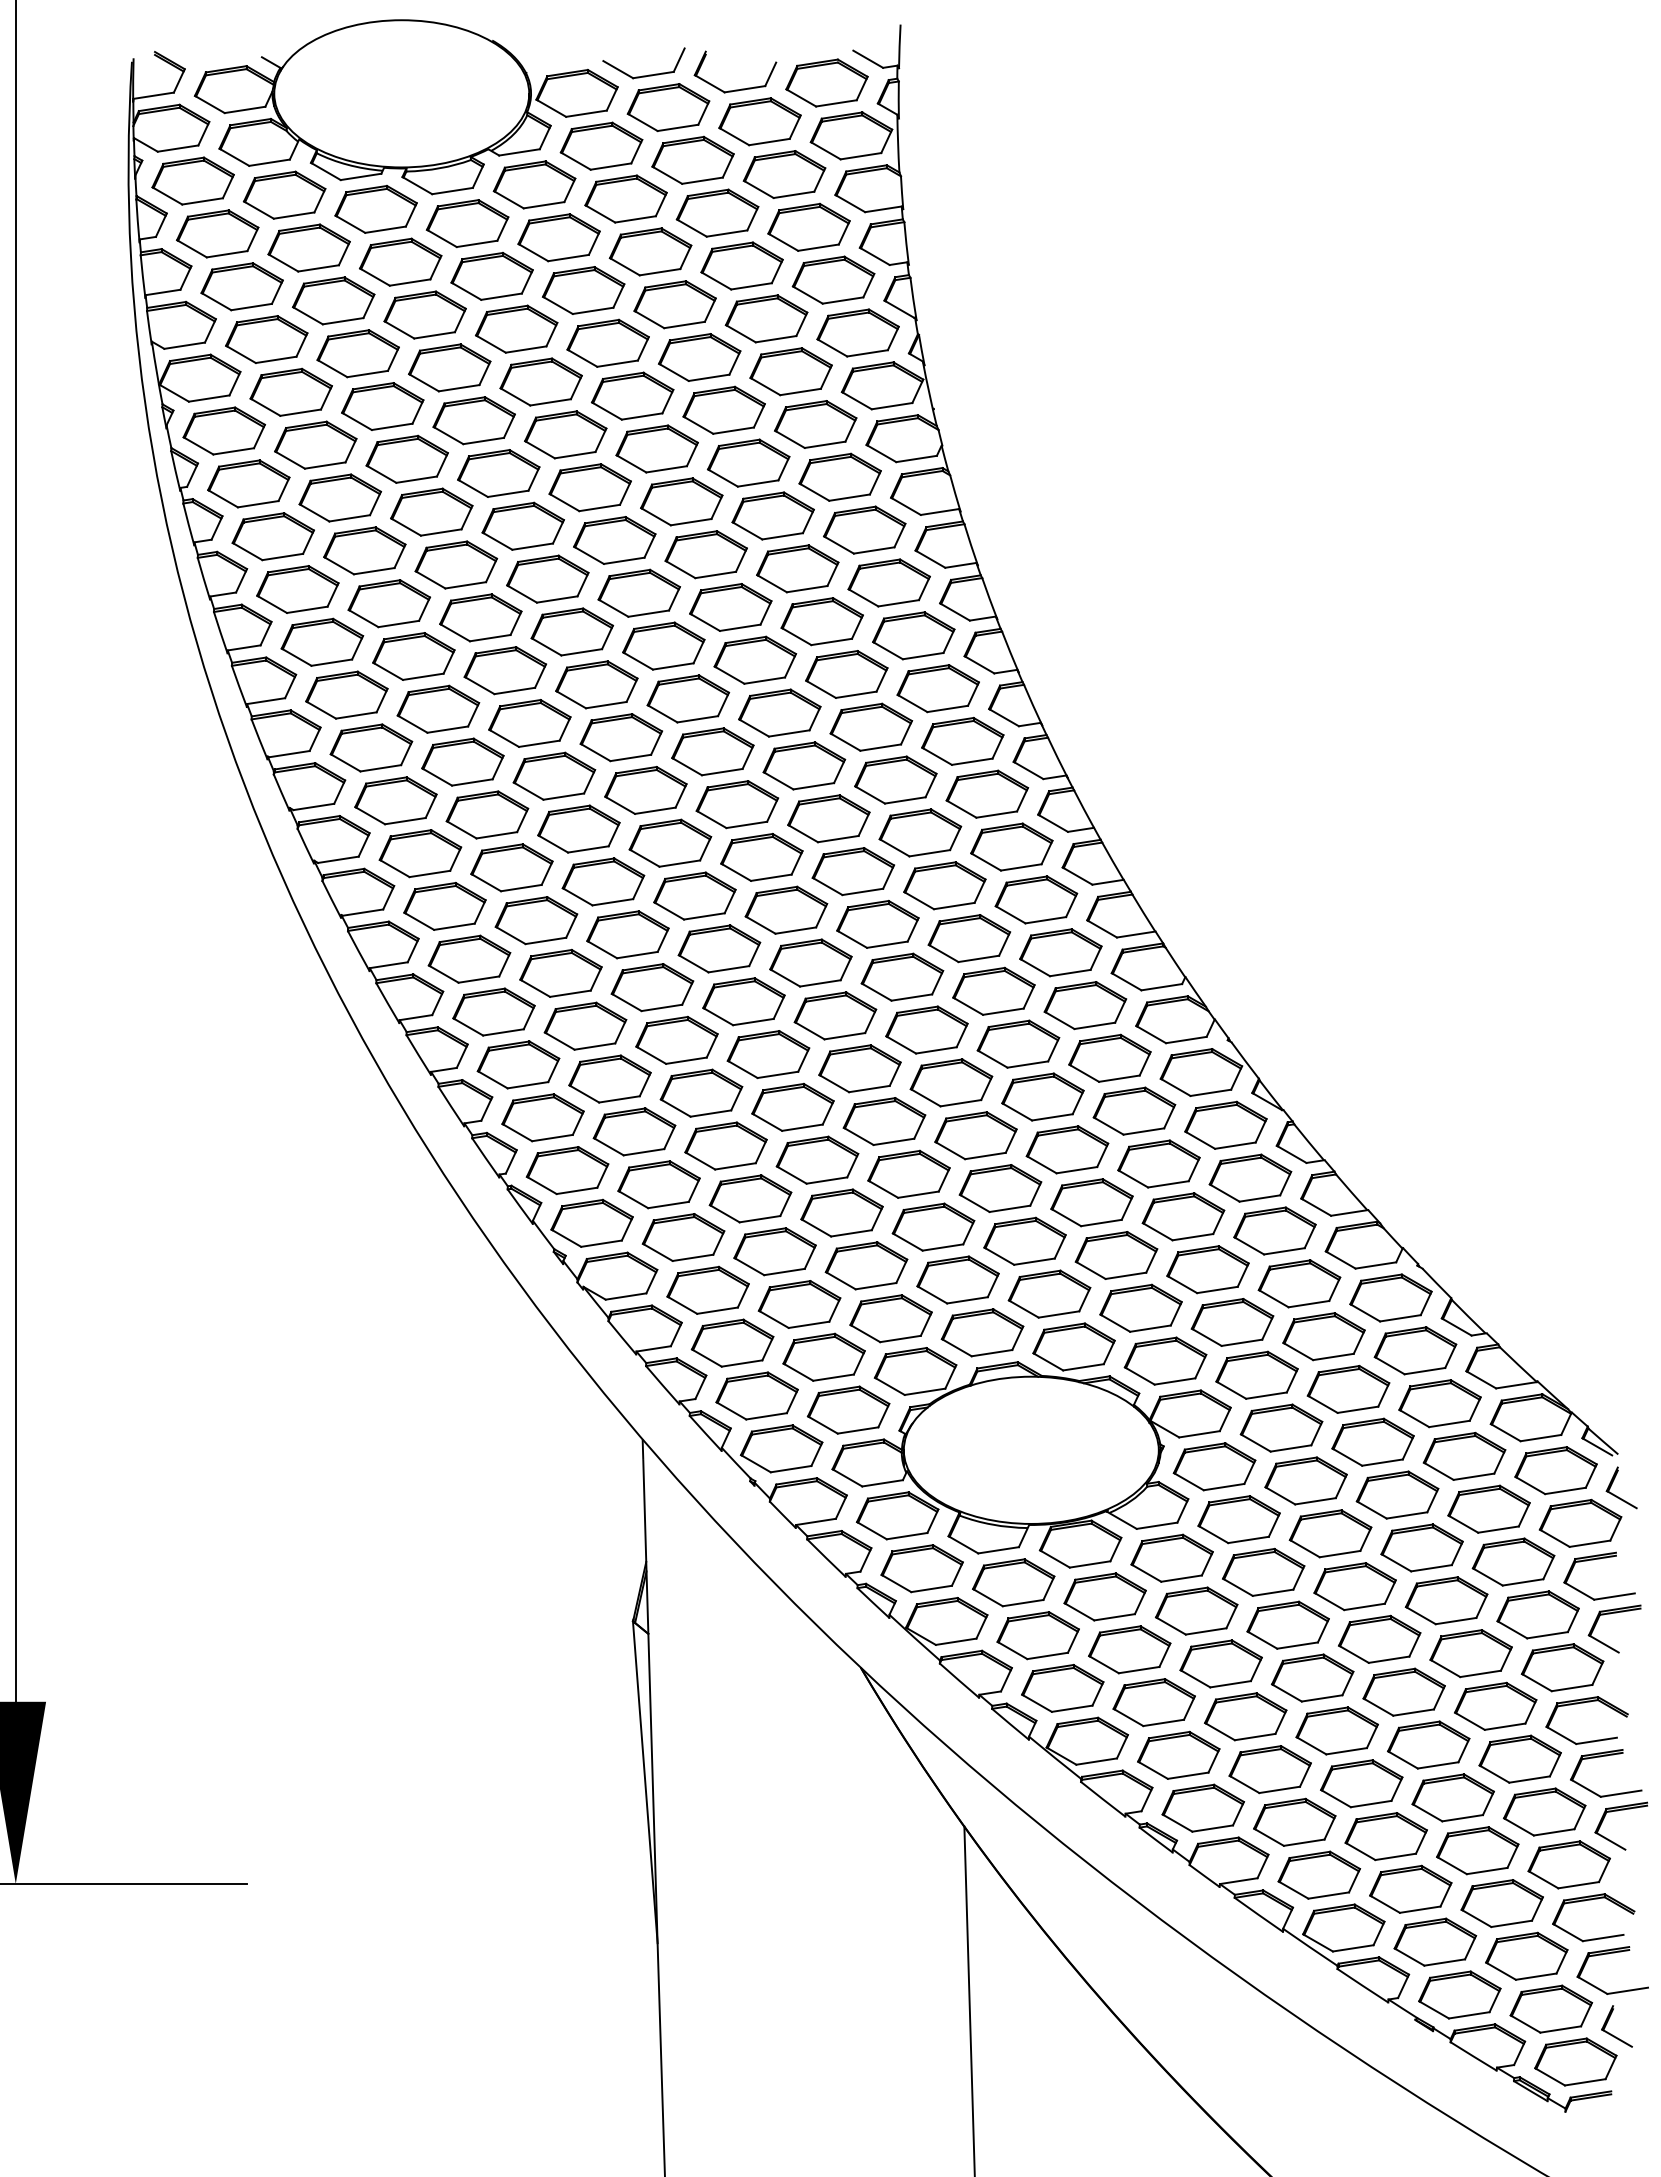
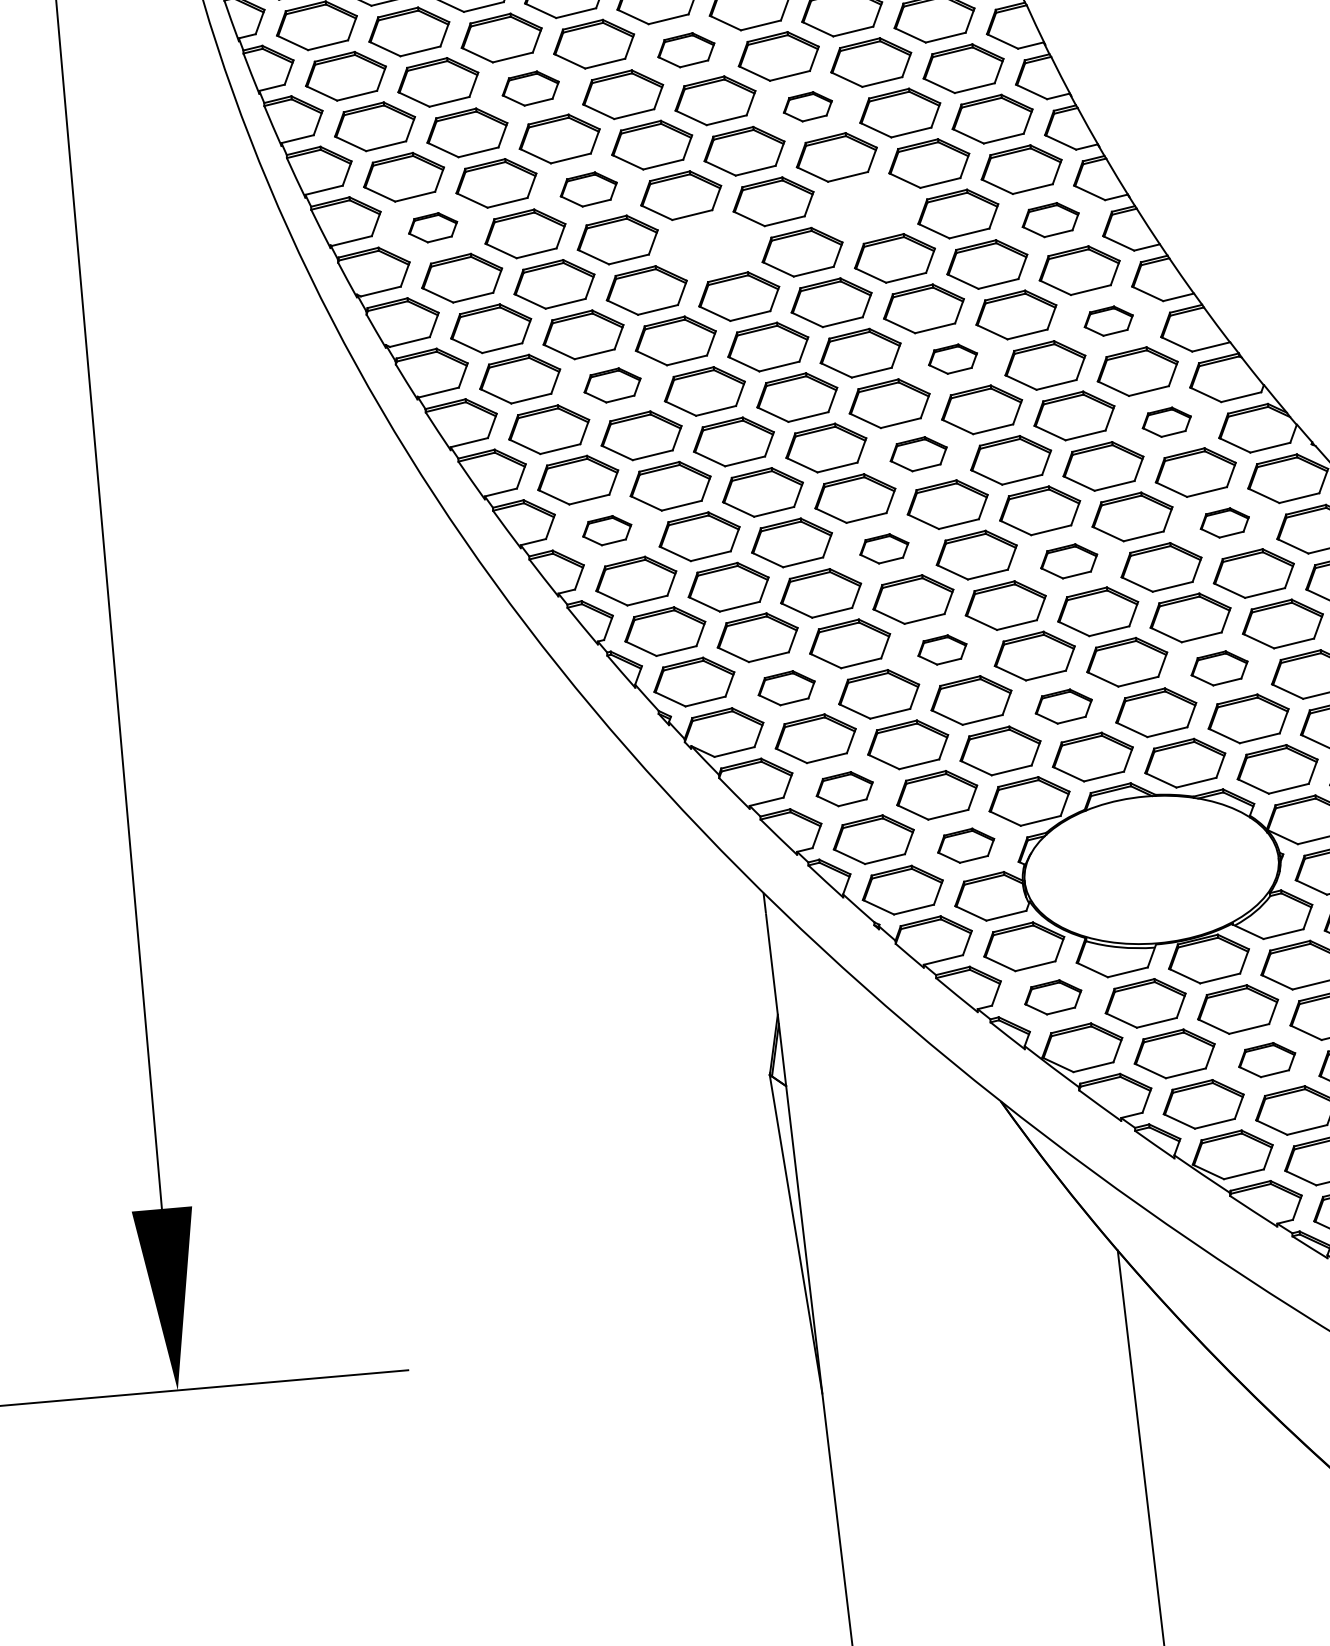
part: (638, 592) -> (685, 49), size x0.7
part: (480, 617) -> (530, 88), size x0.7
part: (755, 659) -> (807, 106), size x0.6
part: (529, 723) -> (588, 189), size x0.7
part: (371, 747) -> (433, 227), size x0.6
part: (804, 765) -> (866, 207), removed
part: (645, 790) -> (709, 246), removed
part: (987, 793) -> (1050, 219), size x0.7
part: (1036, 899) -> (1108, 320), size x0.6
part: (536, 920) -> (612, 385), size x0.7
part: (877, 923) -> (952, 358), size x0.6
part: (1085, 1005) -> (1166, 422), size x0.6
part: (835, 1015) -> (918, 453), size x0.7
part: (518, 1064) -> (607, 530), size x0.6
part: (792, 1106) -> (883, 548), size x0.6
part: (1134, 1110) -> (1224, 522), size x0.6
part: (975, 1135) -> (1068, 561), size x0.7
part: (841, 1212) -> (941, 649), size x0.6
part: (683, 1237) -> (786, 688), size x0.7
part: (1116, 1255) -> (1219, 668), size x0.7
part: (957, 1279) -> (1063, 706), size x0.7
part: (732, 1342) -> (844, 788), size x0.7
part: (848, 1409) -> (965, 845), size x0.7
part: (921, 1568) -> (1052, 997), size x0.7
part: (1129, 1649) -> (1266, 1059), size x0.7

